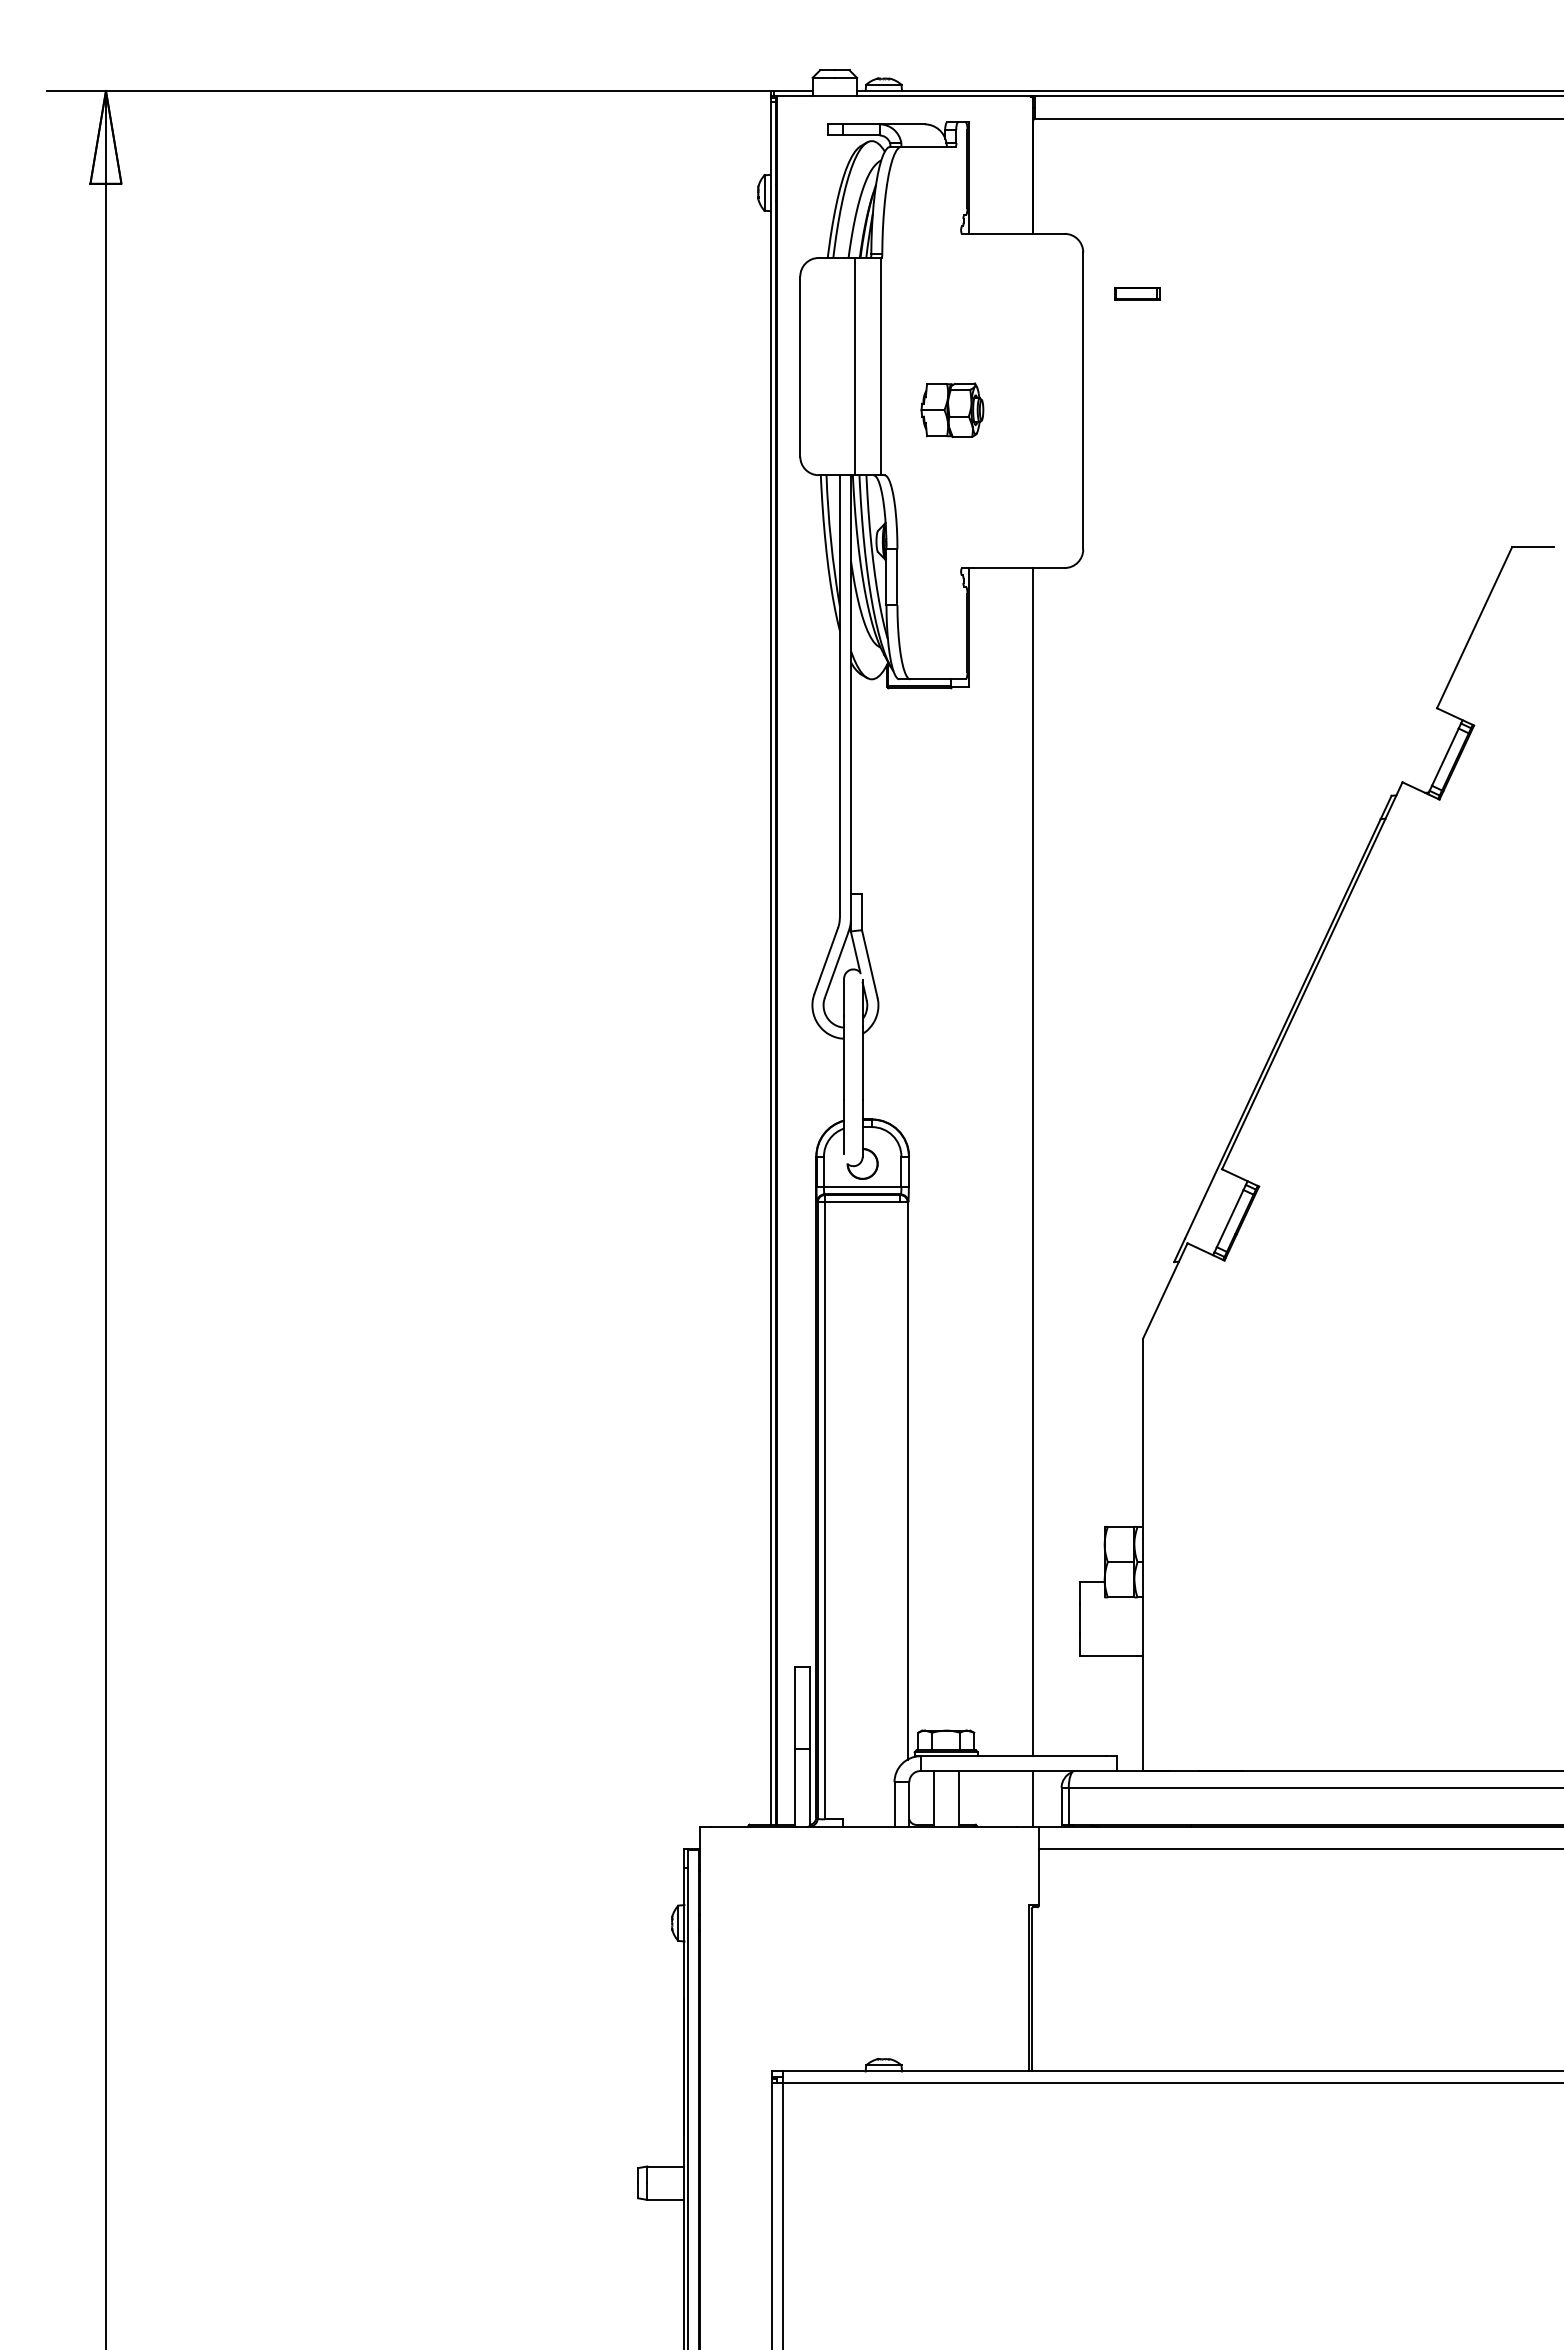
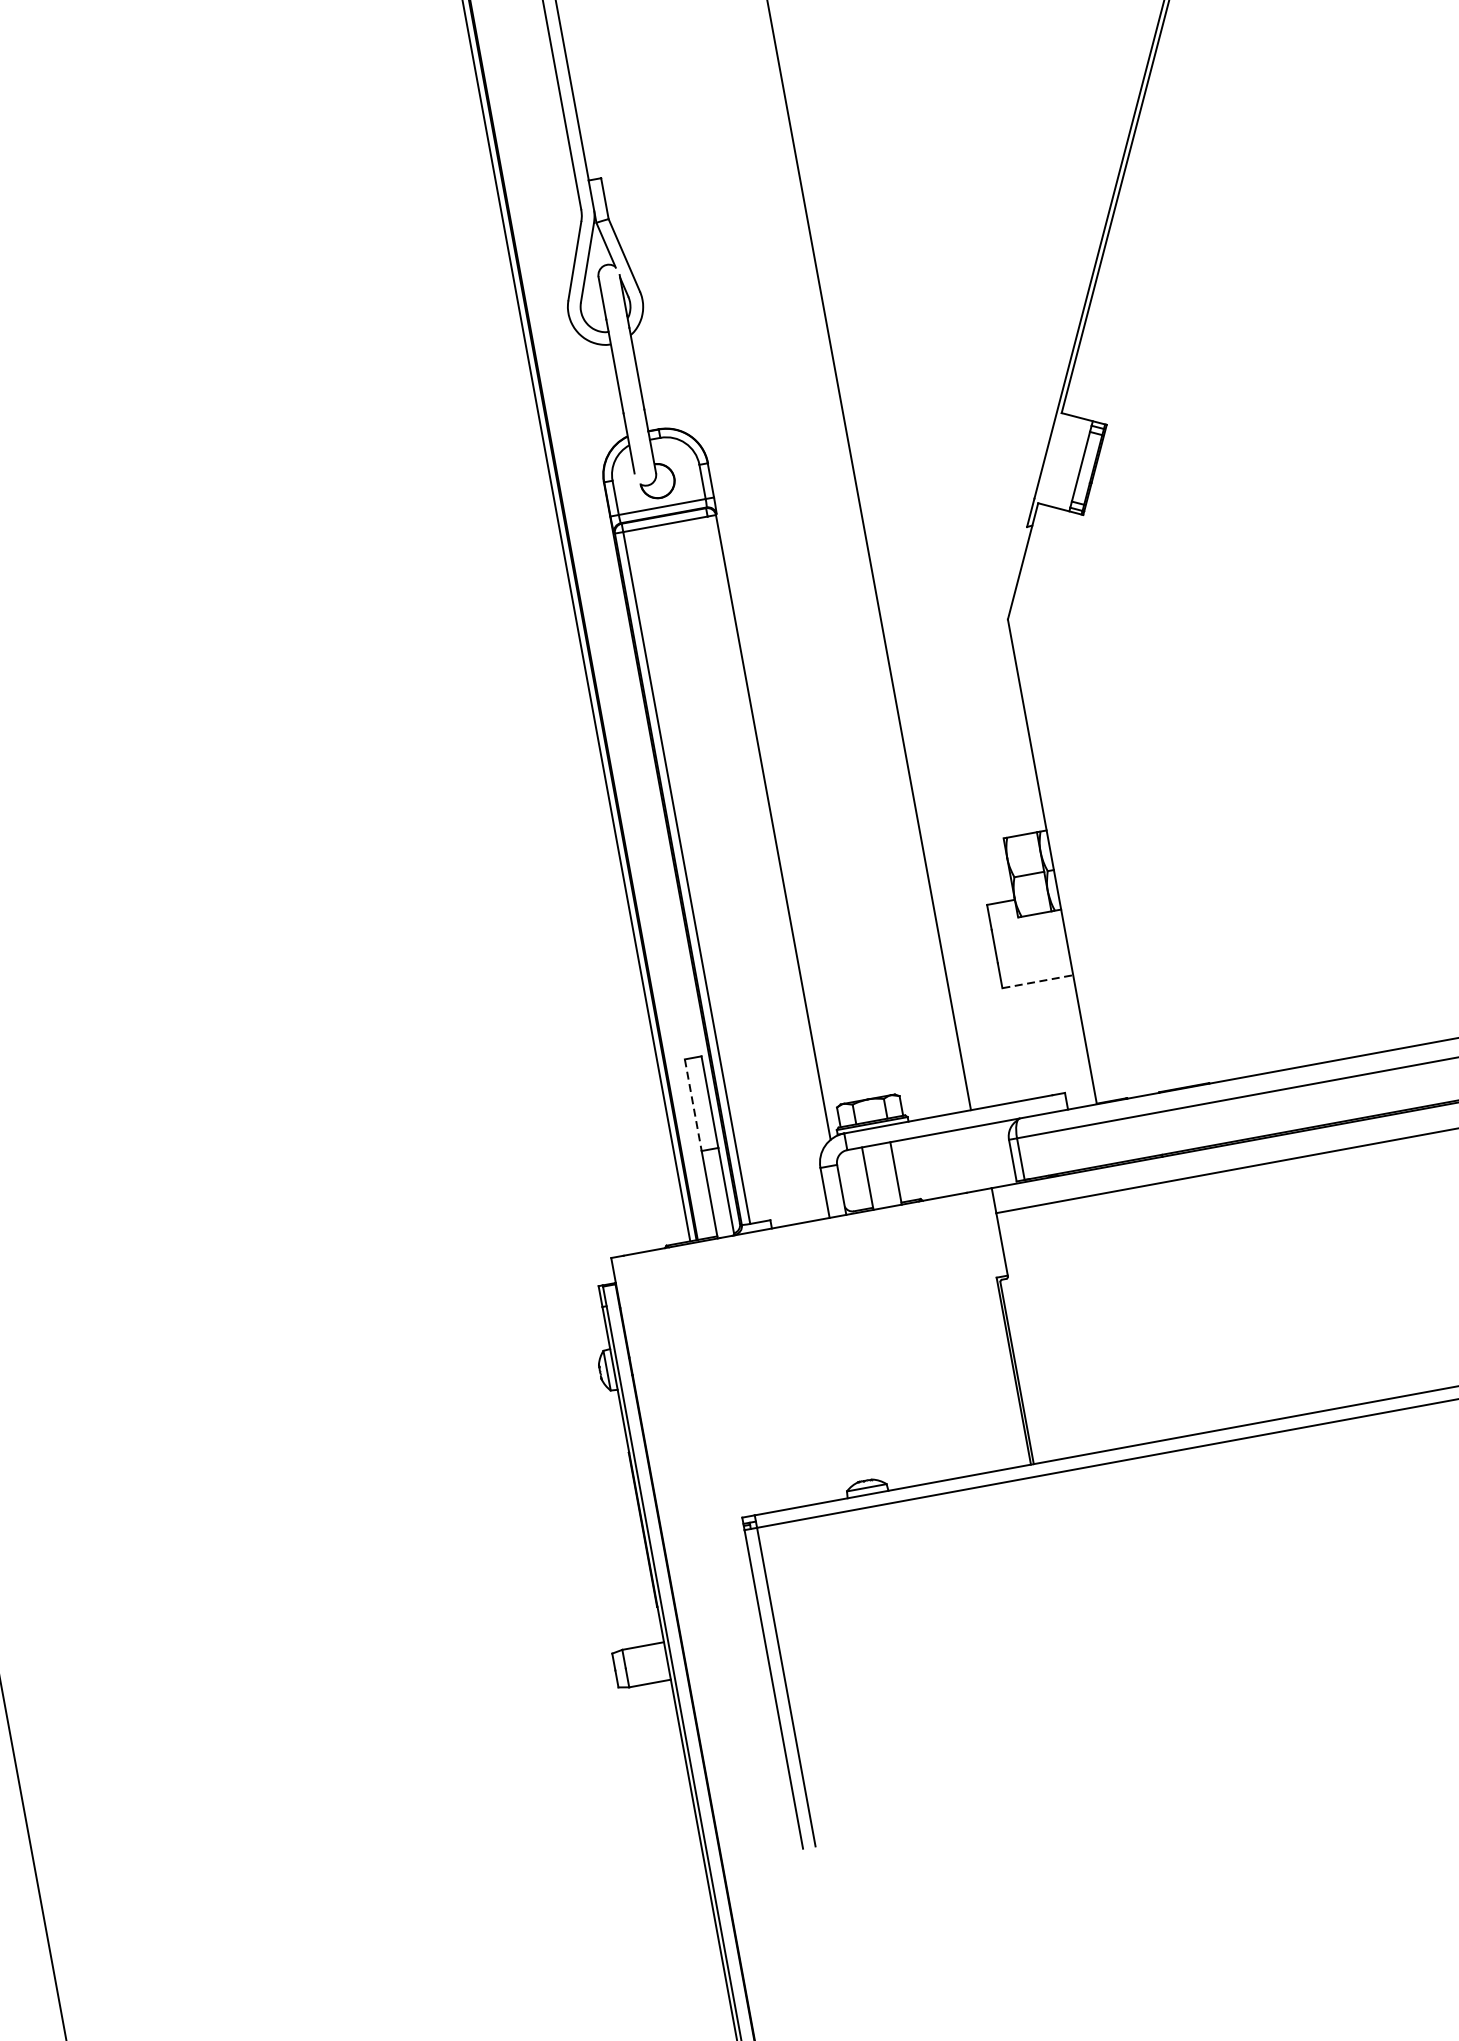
line: (1111, 1655) -> (1037, 981), solid -> dashed
line: (794, 1707) -> (692, 1104), solid -> dashed
line: (1033, 1798) -> (979, 1157), removed

